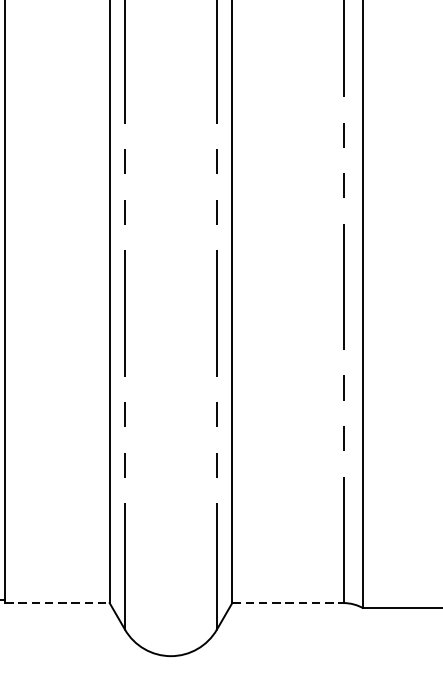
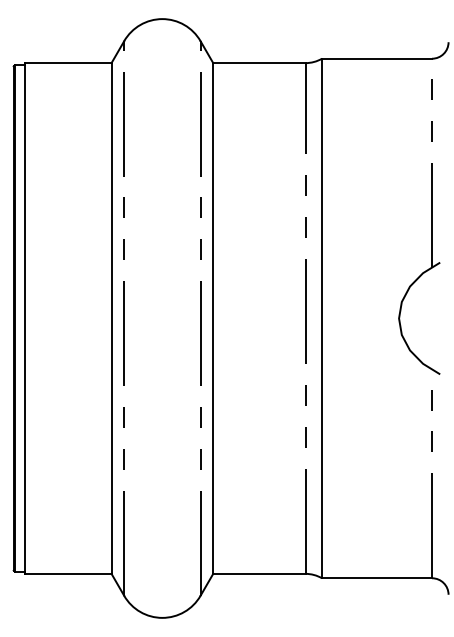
line: (57, 602) -> (68, 573), dashed -> solid
line: (288, 602) -> (259, 573), dashed -> solid

